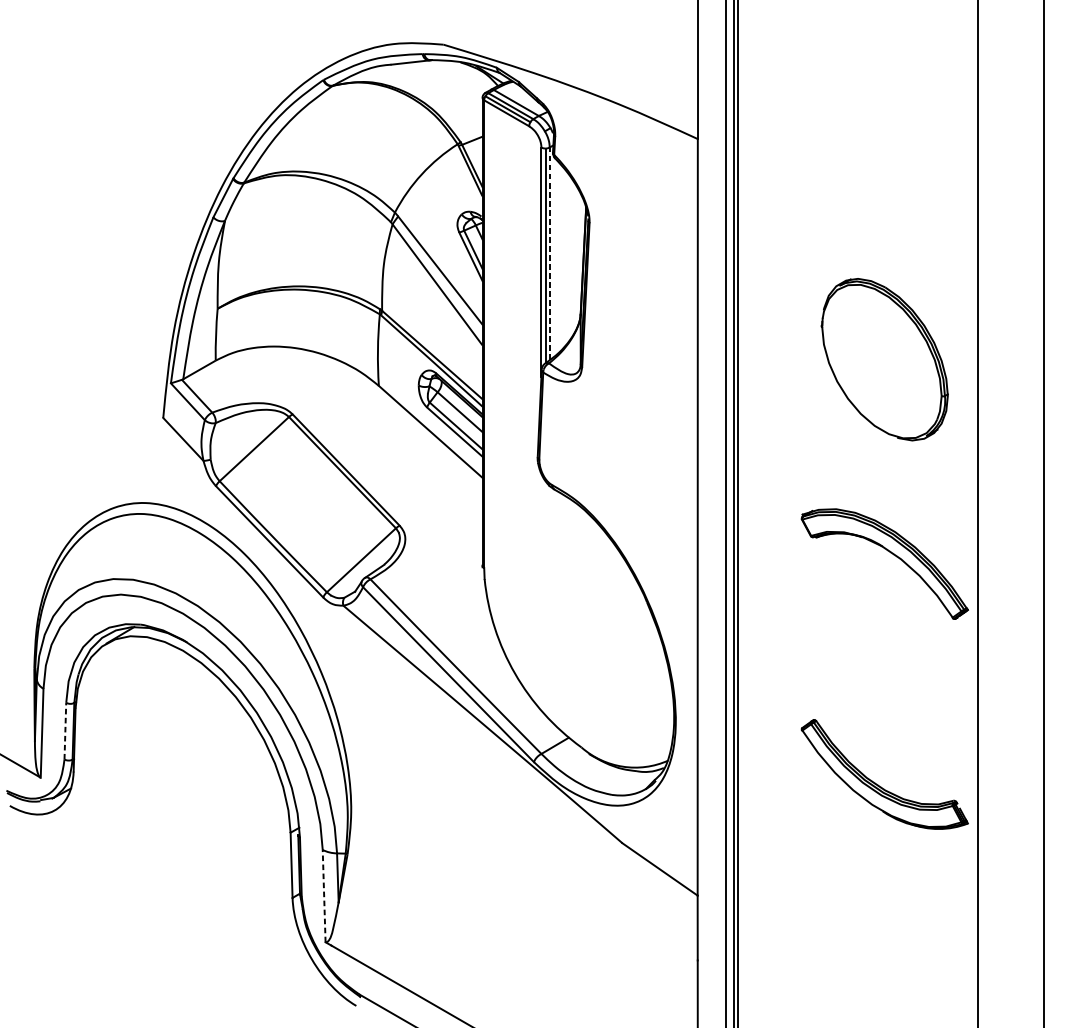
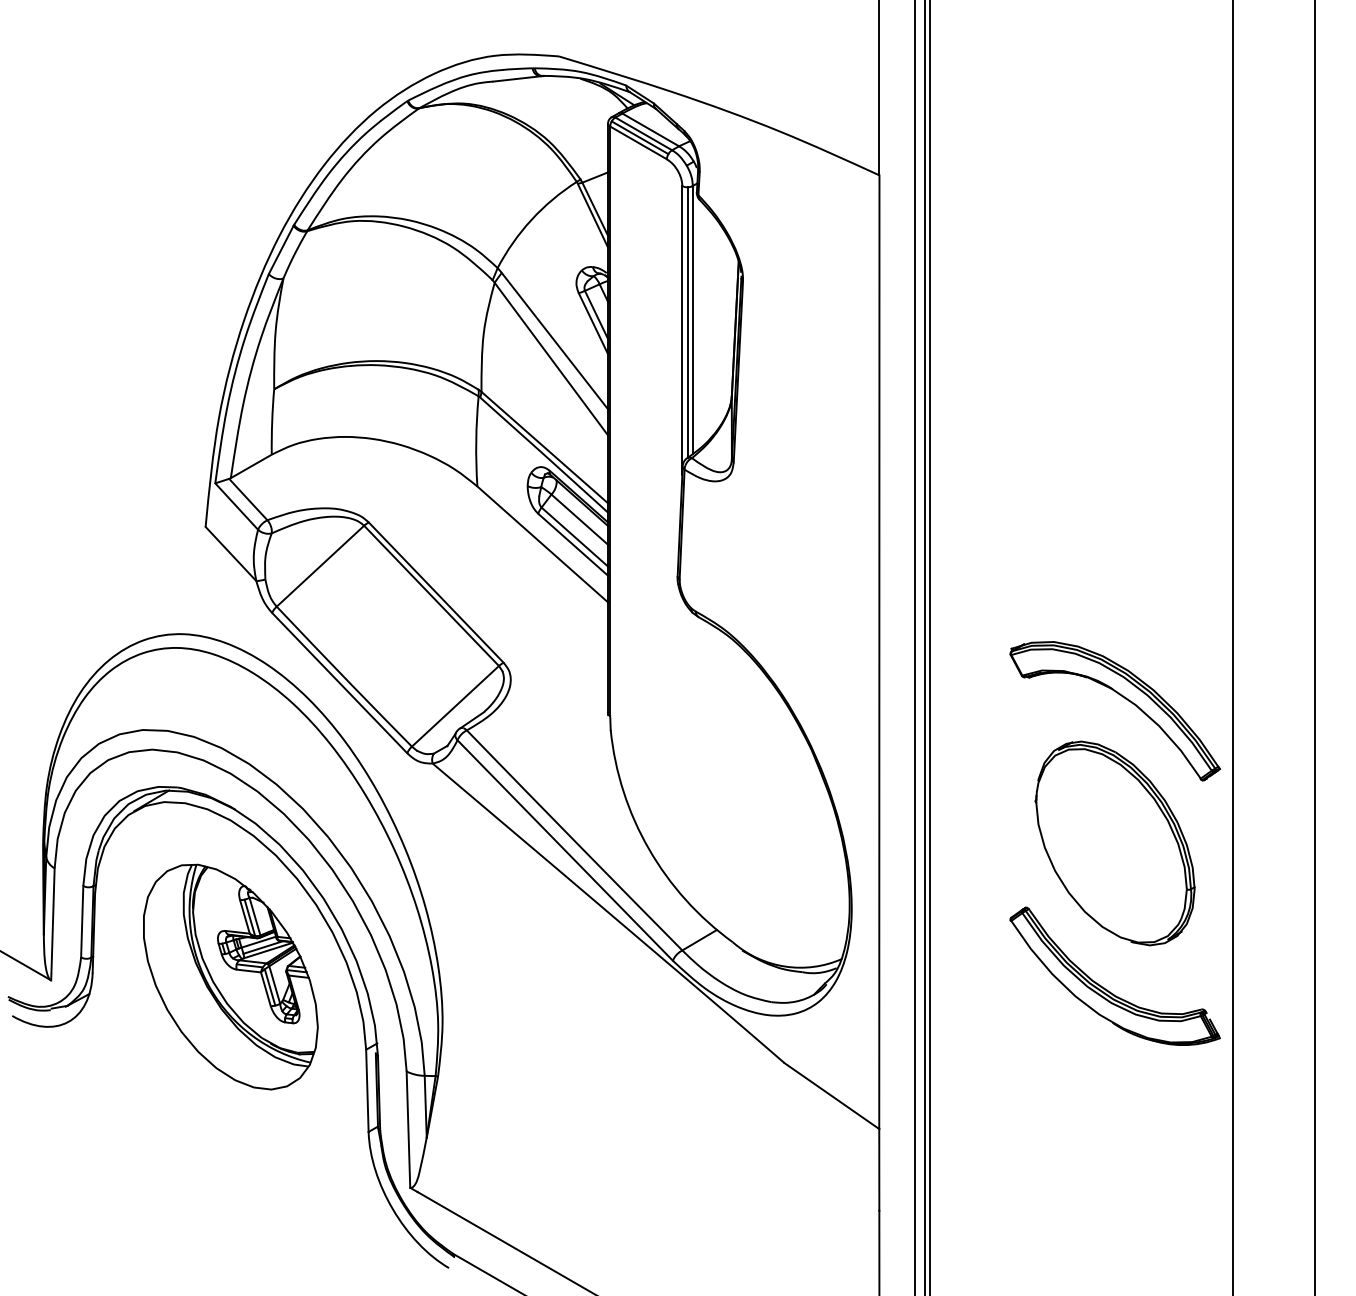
line: (549, 253) -> (692, 319), dashed -> solid
part: (884, 359) -> (1114, 843), moved
line: (65, 730) -> (82, 921), dashed -> solid
part: (182, 774) -> (230, 976), added
line: (324, 895) -> (408, 1129), dashed -> solid

